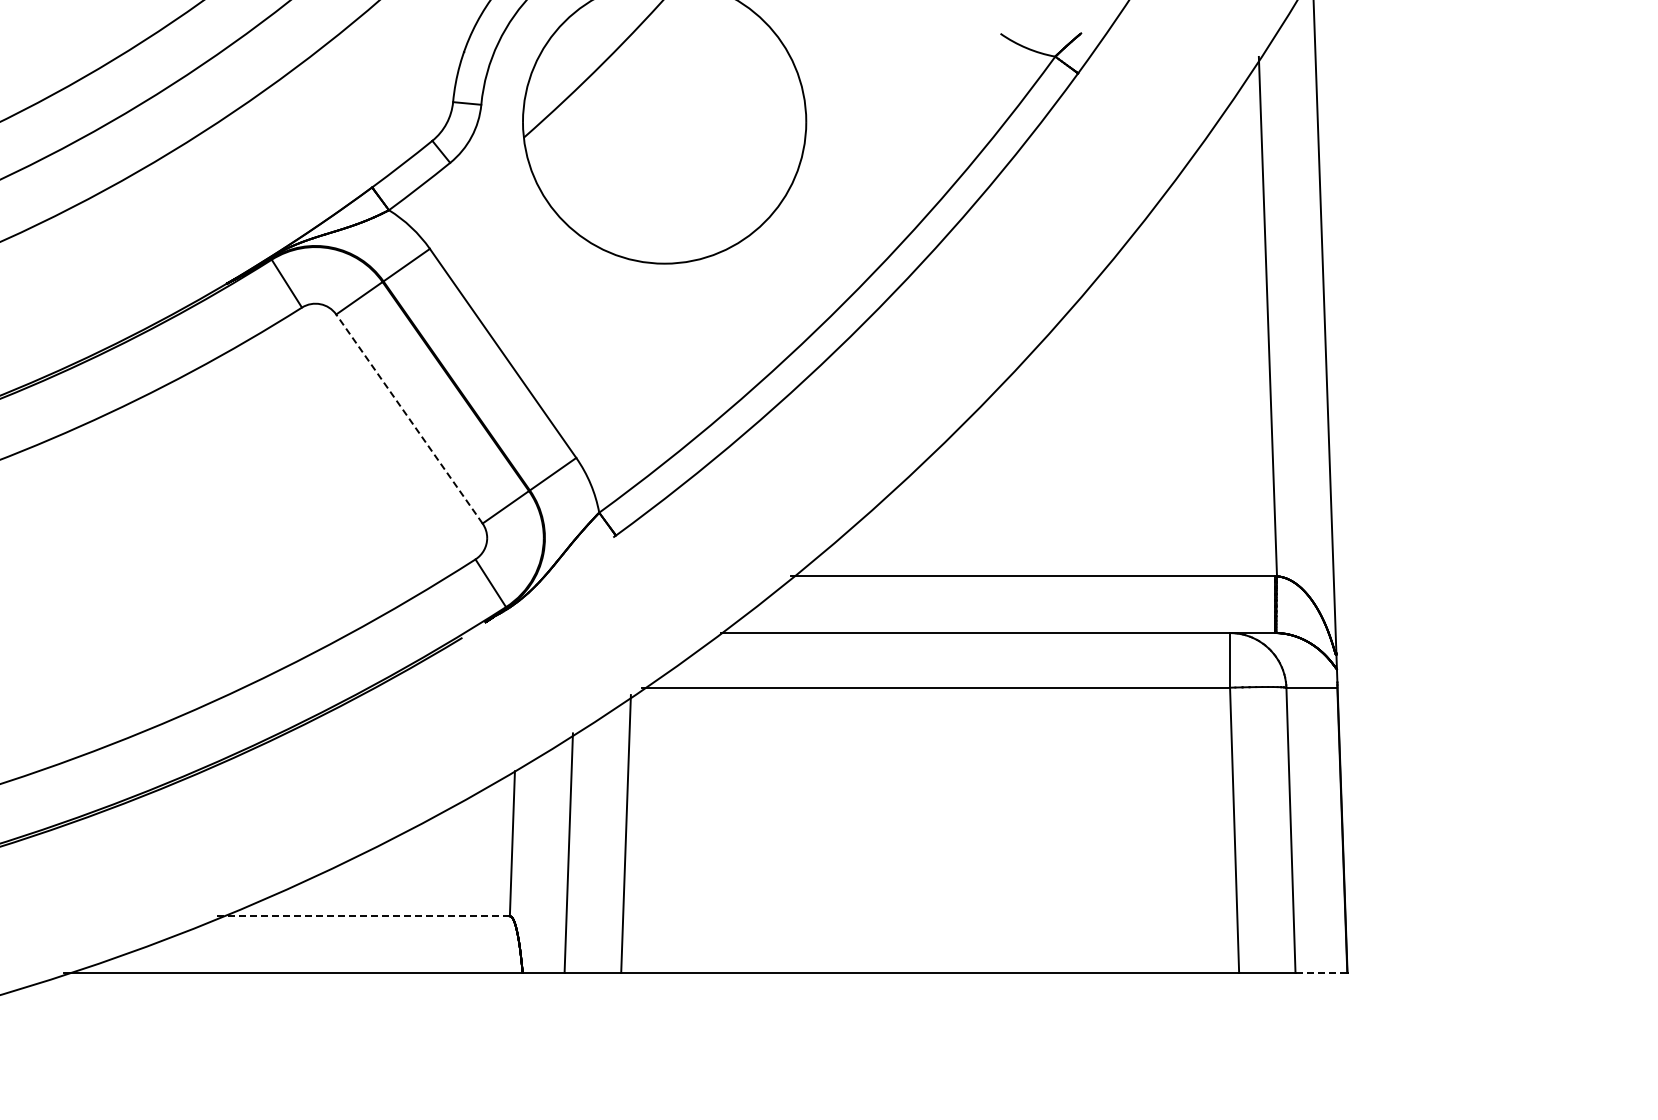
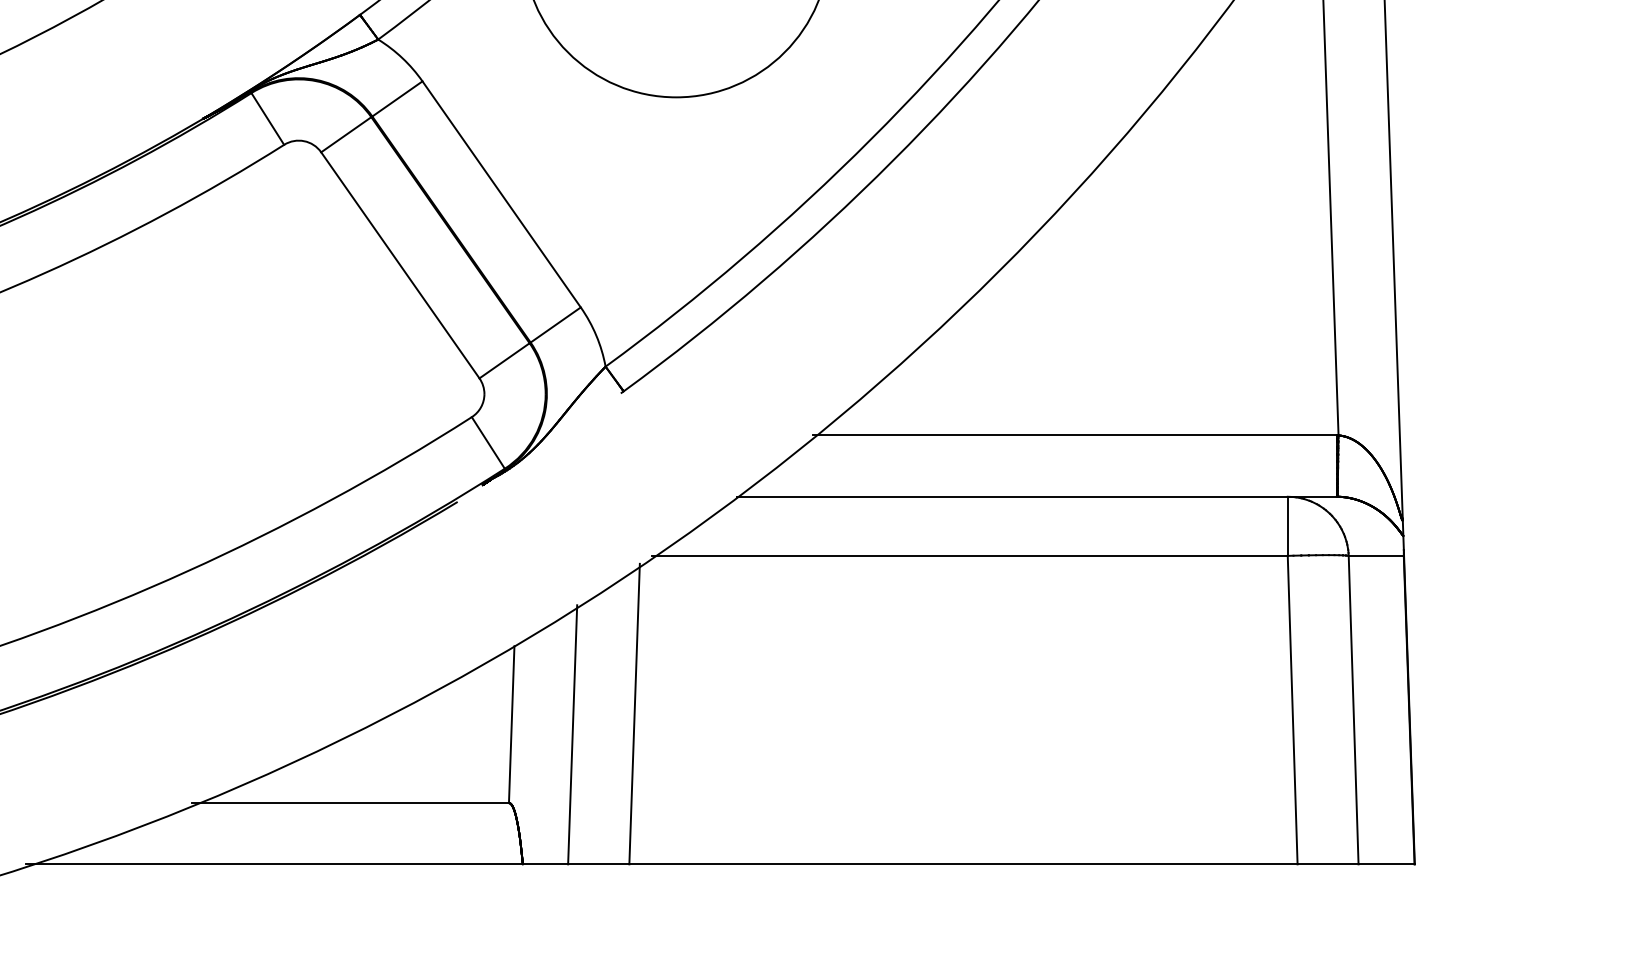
line: (409, 419) -> (400, 265), dashed -> solid
line: (363, 916) -> (350, 803), dashed -> solid
line: (1321, 972) -> (1386, 863), dashed -> solid

